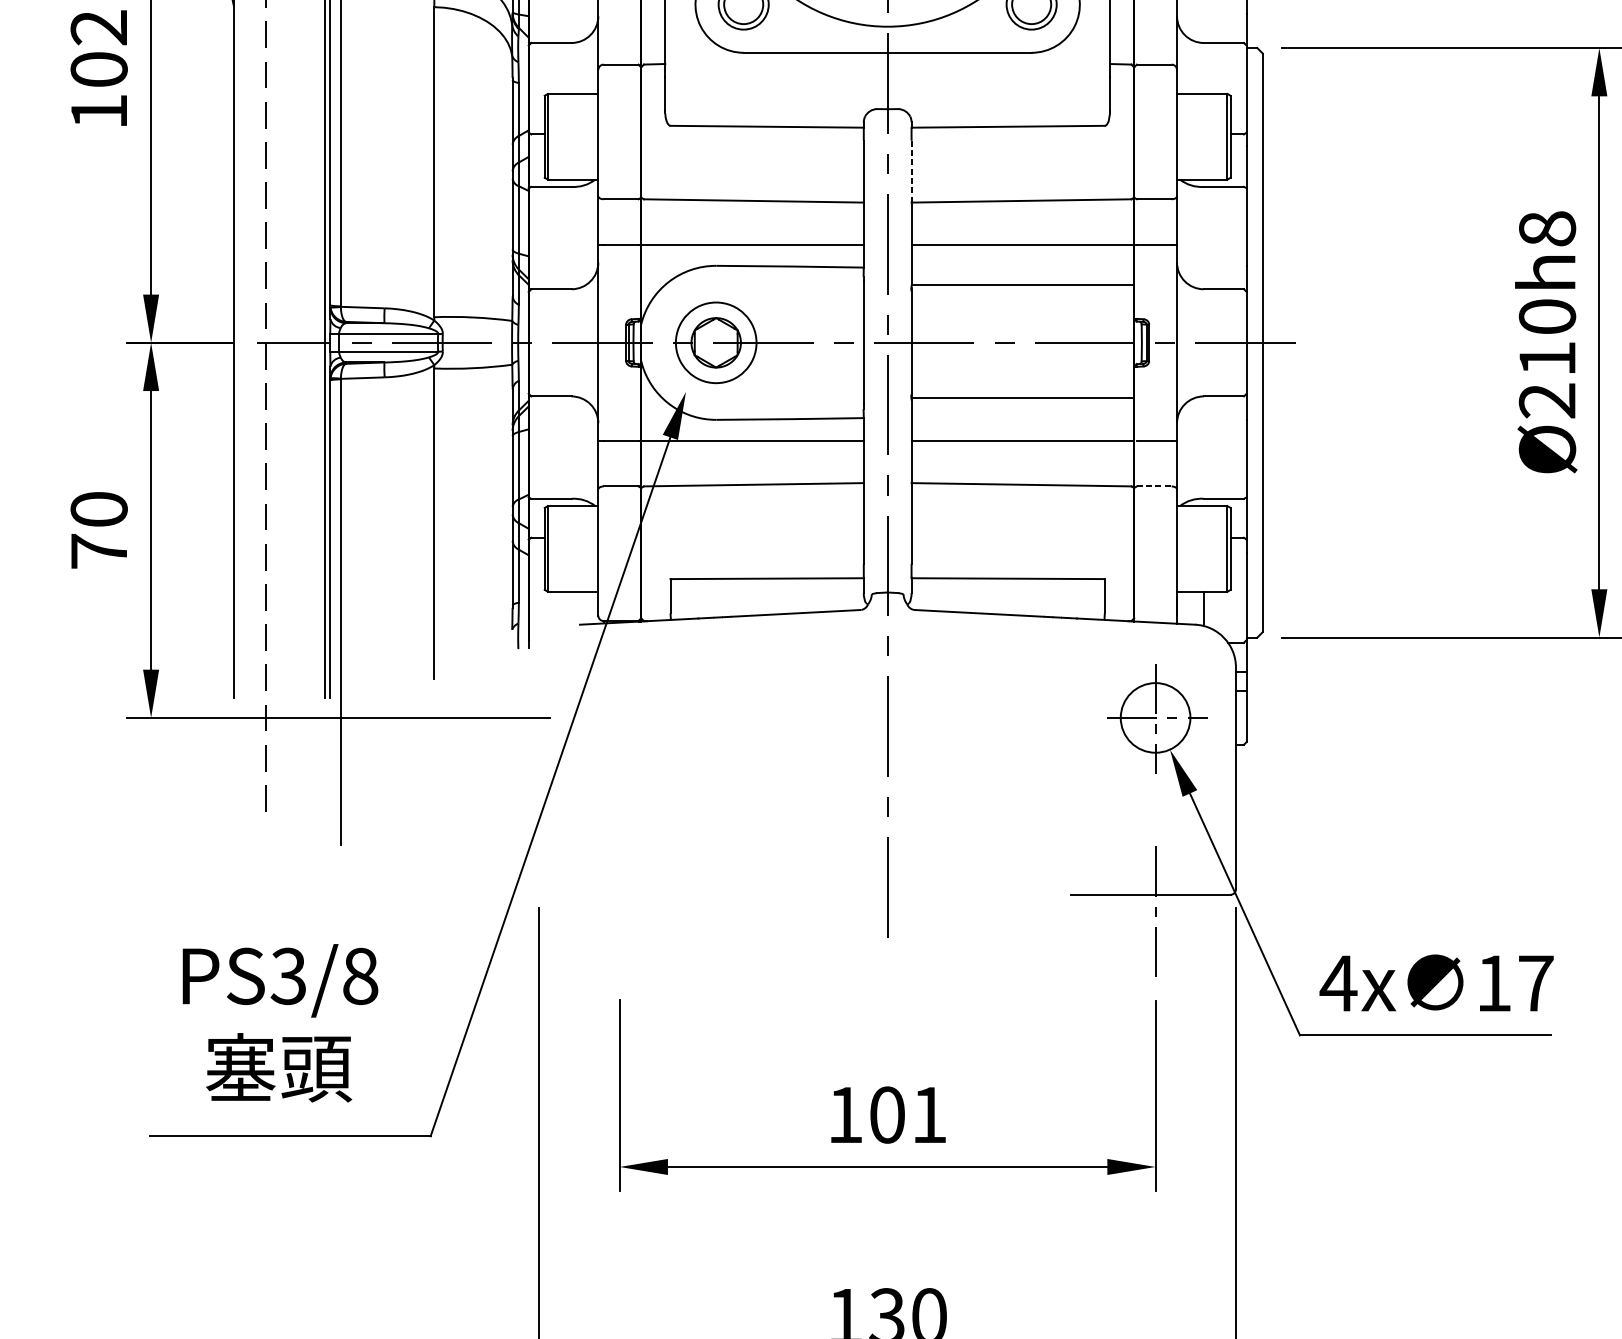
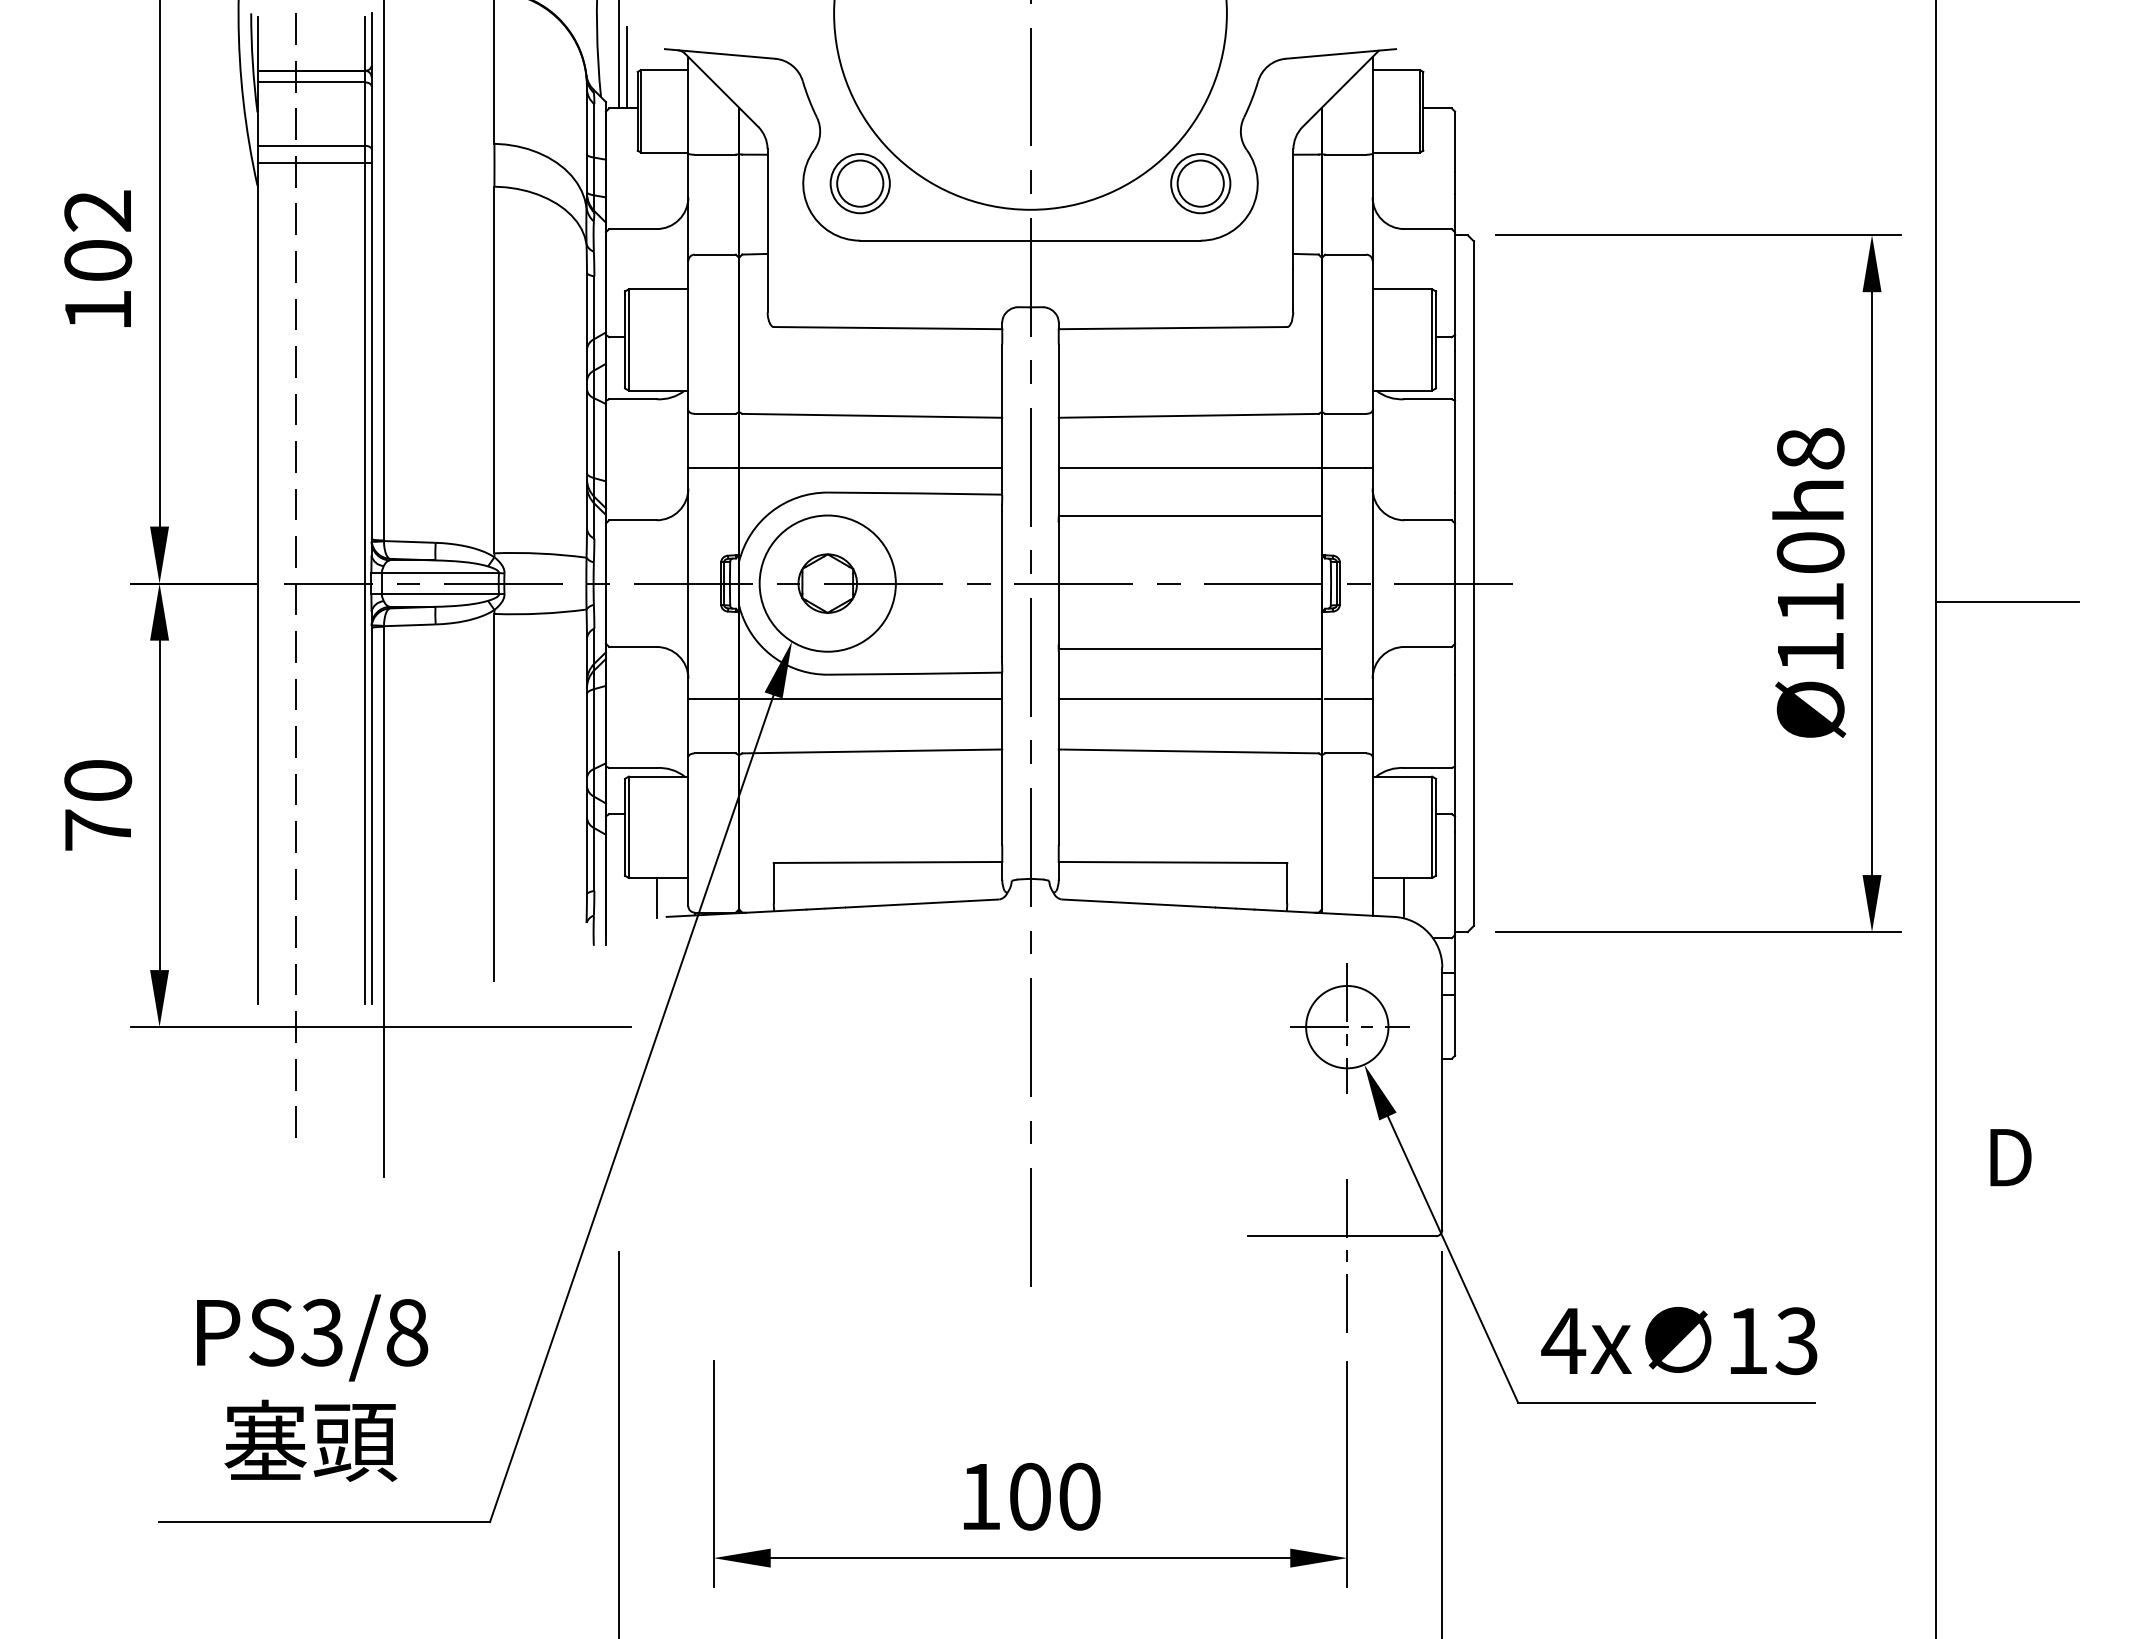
line: (911, 171) -> (1058, 381), dashed -> solid
circle: (715, 342) -> (827, 583), size x1.43
text: (1546, 400) -> (1809, 651), Ø210h8 -> Ø110h8
line: (1154, 486) -> (1345, 753), dashed -> solid
line: (571, 608) -> (656, 897), added
text: (1535, 983) -> (1796, 1341), 17 -> 13
text: (929, 1114) -> (1079, 1496), 101 -> 100

